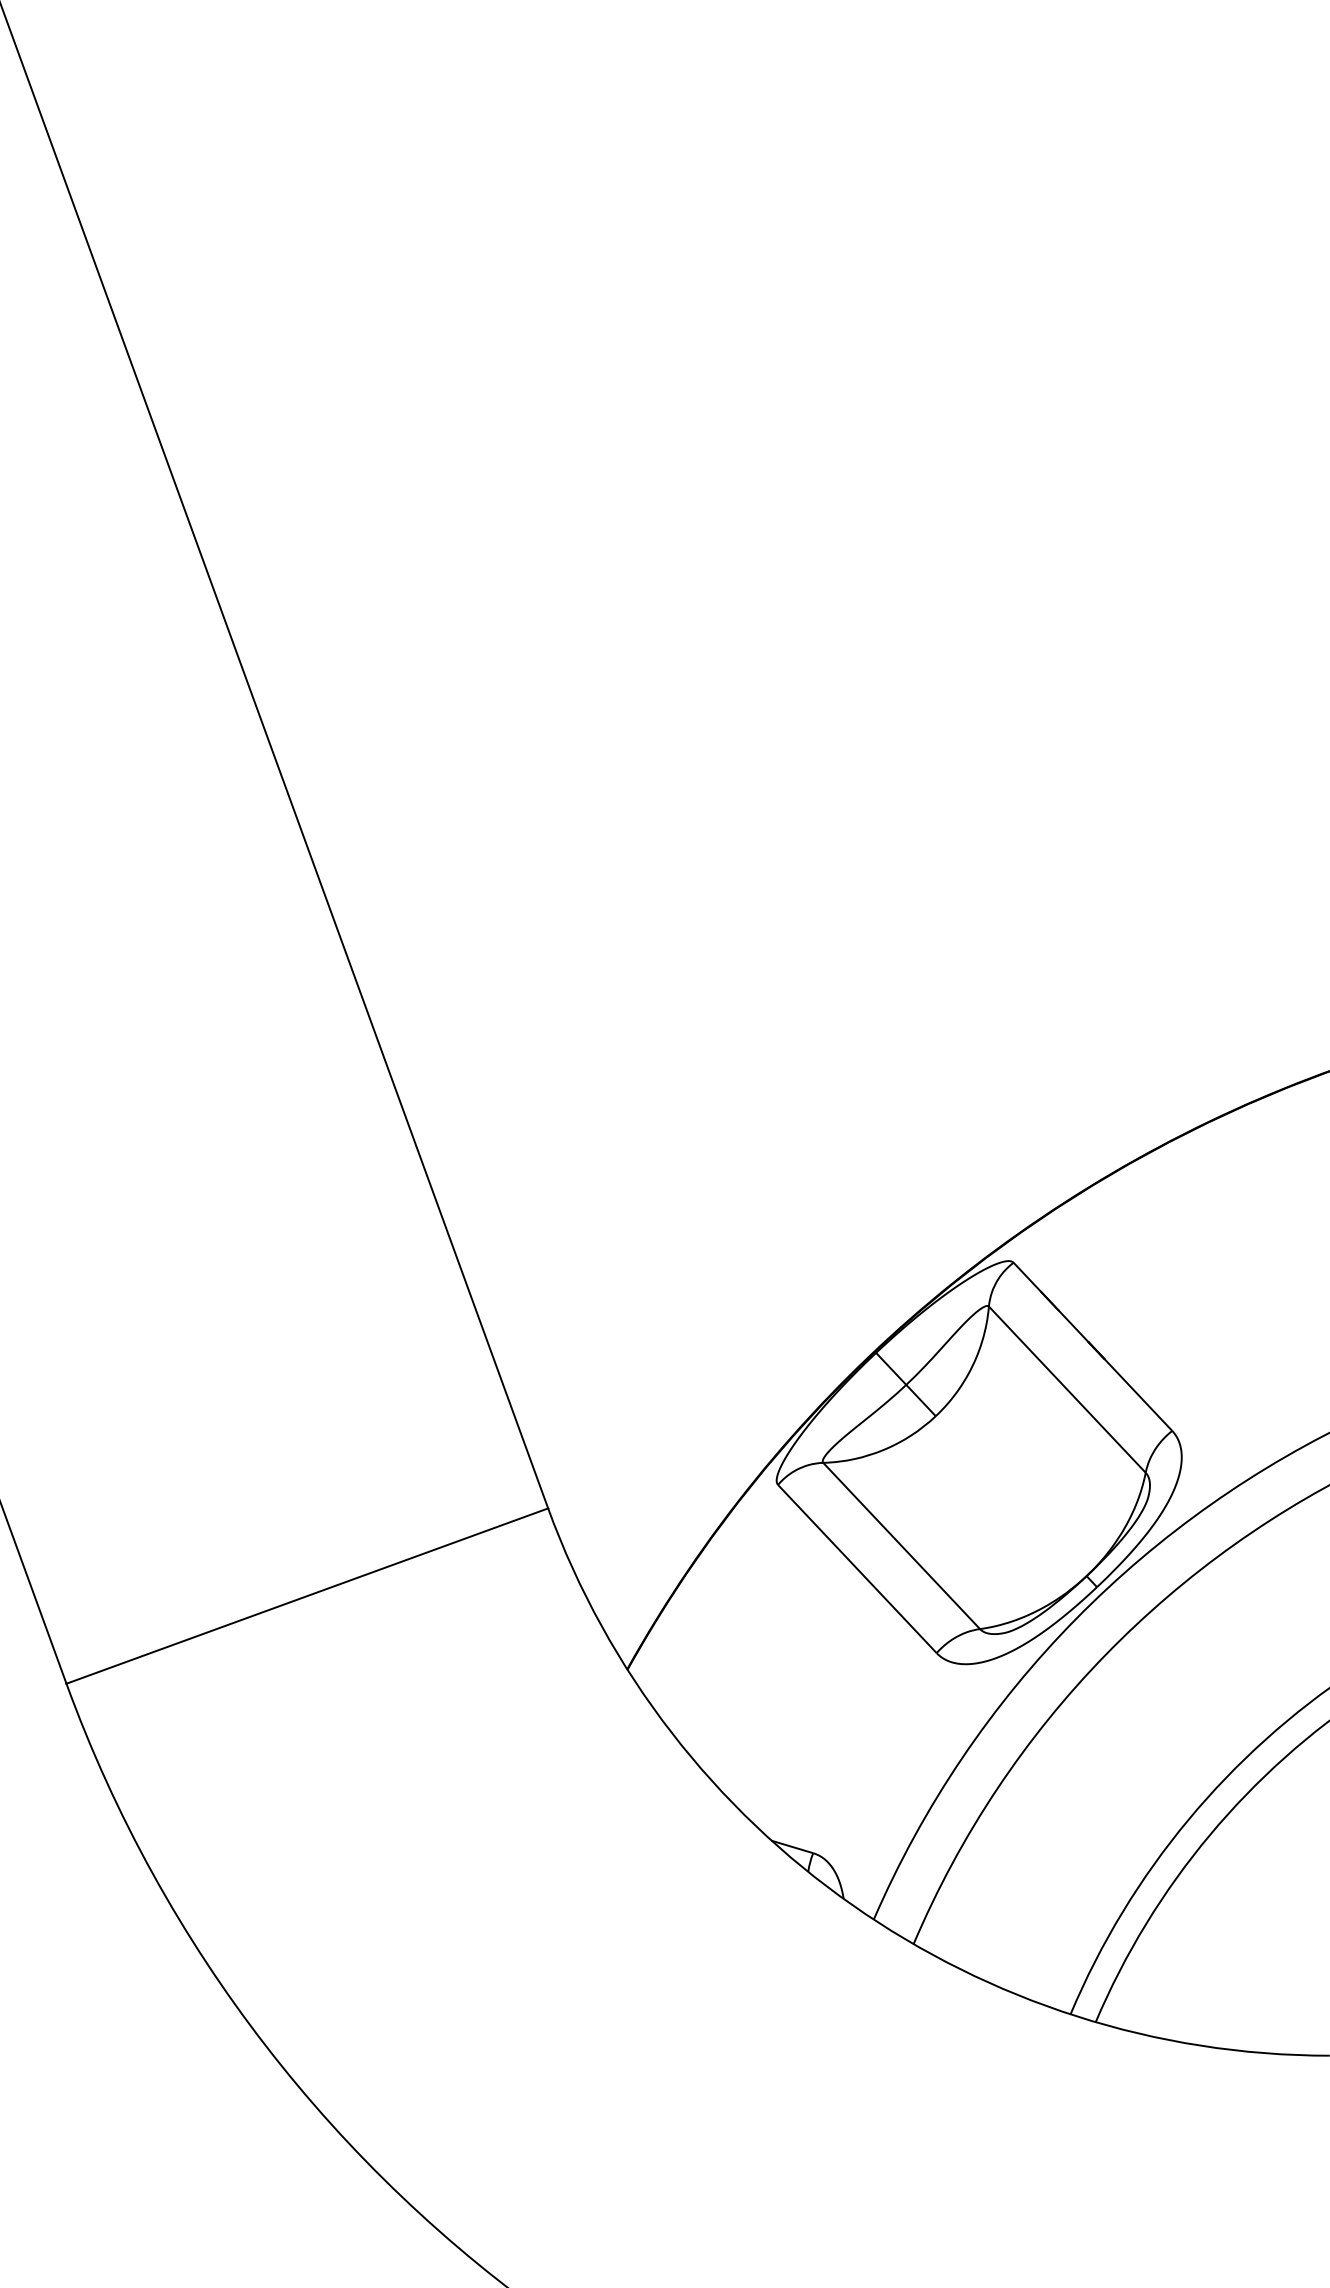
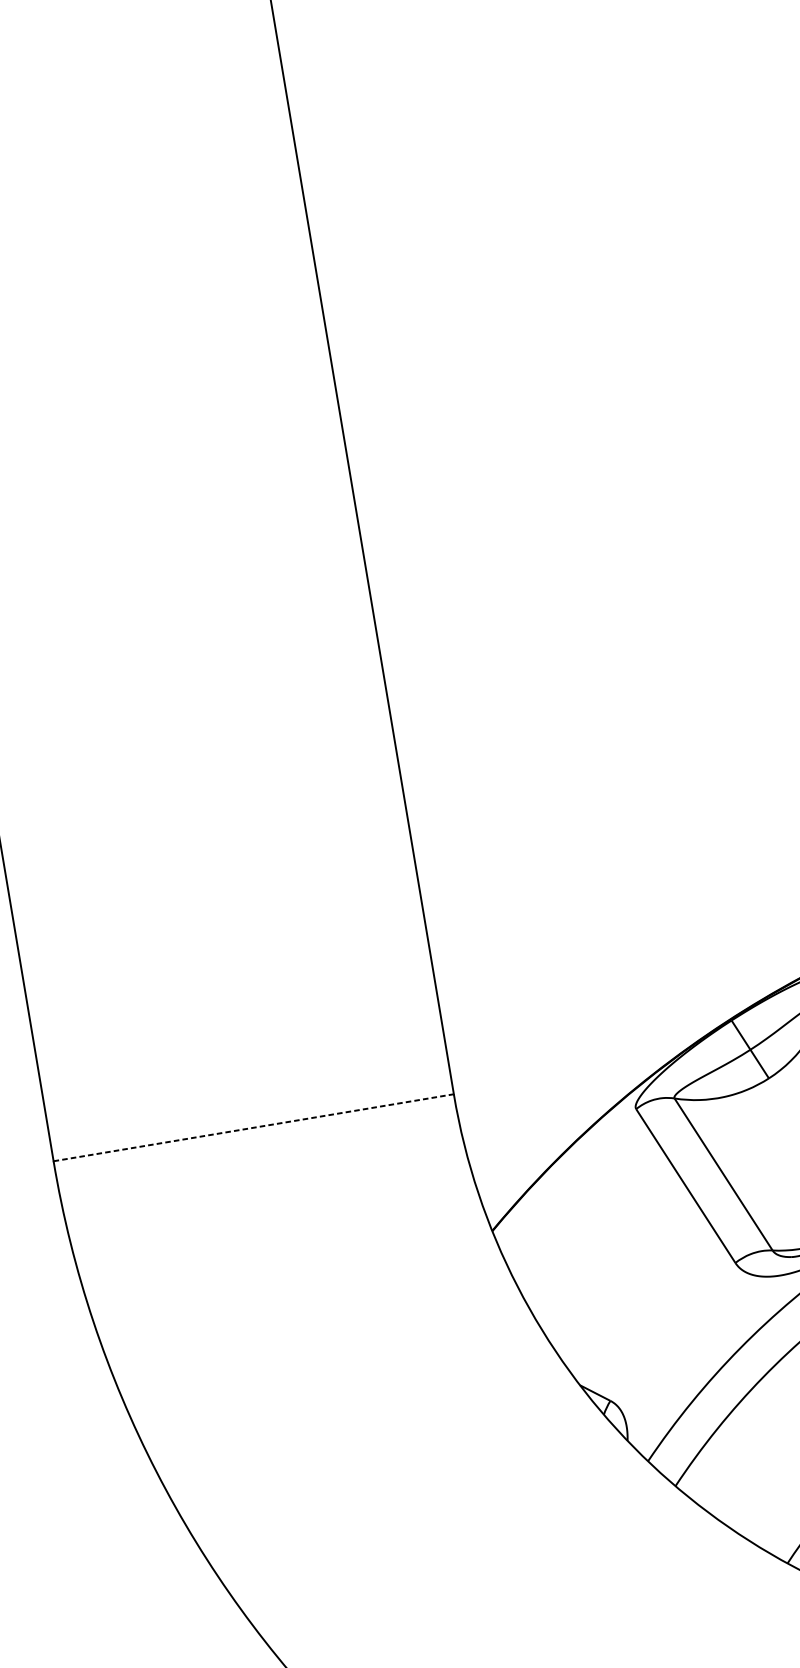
line: (307, 1595) -> (253, 1127), solid -> dashed

